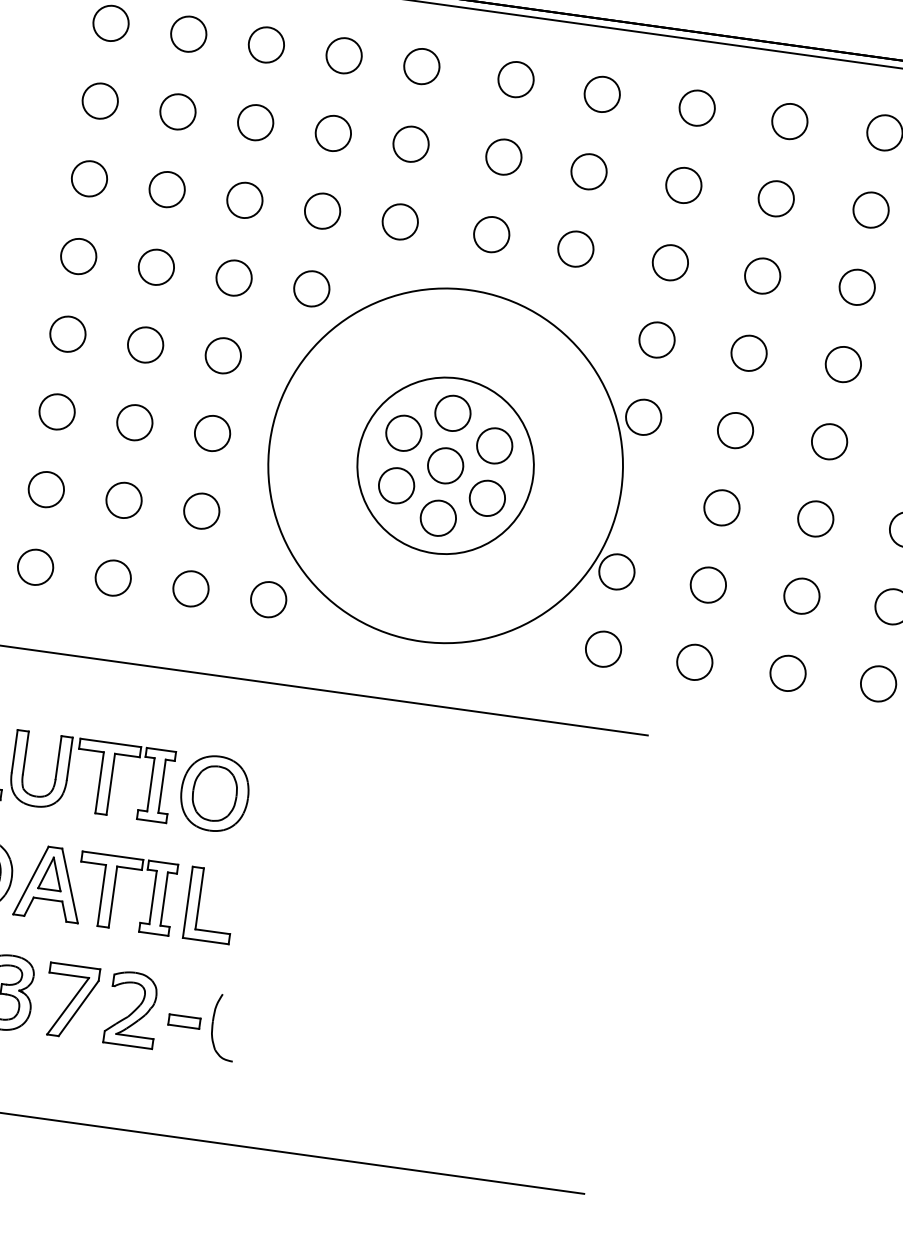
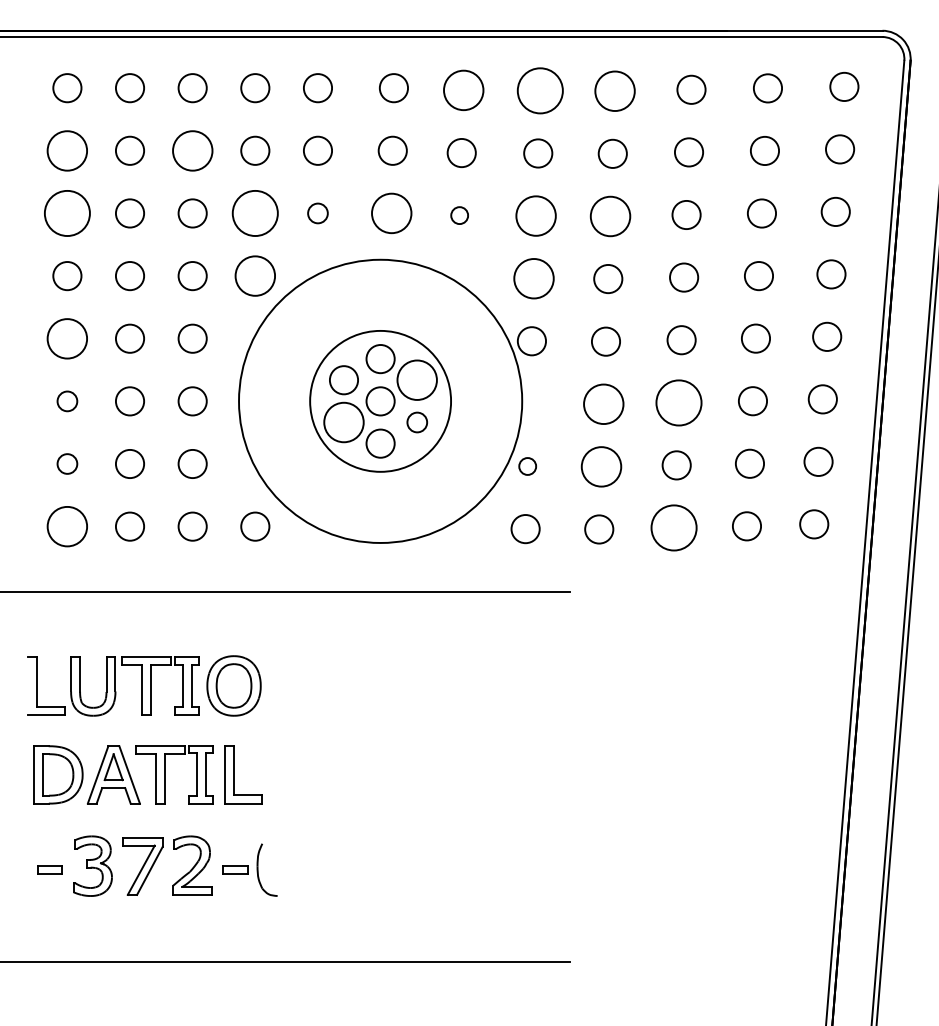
circle: (601, 94) -> (463, 90), size x1.4
circle: (100, 100) -> (67, 150), size x1.4
circle: (697, 107) -> (540, 90), size x1.6
circle: (789, 121) -> (614, 91), size x1.4
circle: (255, 122) -> (192, 150), size x1.4
circle: (89, 178) -> (67, 213), size x1.6
circle: (322, 211) -> (255, 213), size x1.6
circle: (399, 221) -> (317, 213), size x0.7
circle: (491, 234) -> (391, 213), size x1.4
circle: (575, 248) -> (459, 215), size x0.6
circle: (670, 263) -> (536, 216), size x1.4
circle: (762, 276) -> (610, 216), size x1.4
circle: (311, 289) -> (255, 276), size x1.4
circle: (68, 333) -> (67, 338), size x1.4
circle: (656, 339) -> (533, 278), size x1.4
circle: (57, 412) -> (67, 401), size x0.7
circle: (495, 446) -> (417, 380), size x1.4
circle: (395, 485) -> (343, 422), size x1.4
circle: (46, 489) -> (67, 463), size x0.7
circle: (487, 498) -> (417, 422), size x0.7
circle: (721, 508) -> (603, 404), size x1.4
circle: (816, 518) -> (679, 402), size x1.6
circle: (35, 567) -> (67, 526), size x1.4
circle: (616, 571) -> (527, 466), size x0.6
circle: (708, 584) -> (601, 466), size x1.4
circle: (788, 672) -> (674, 527), size x1.6

